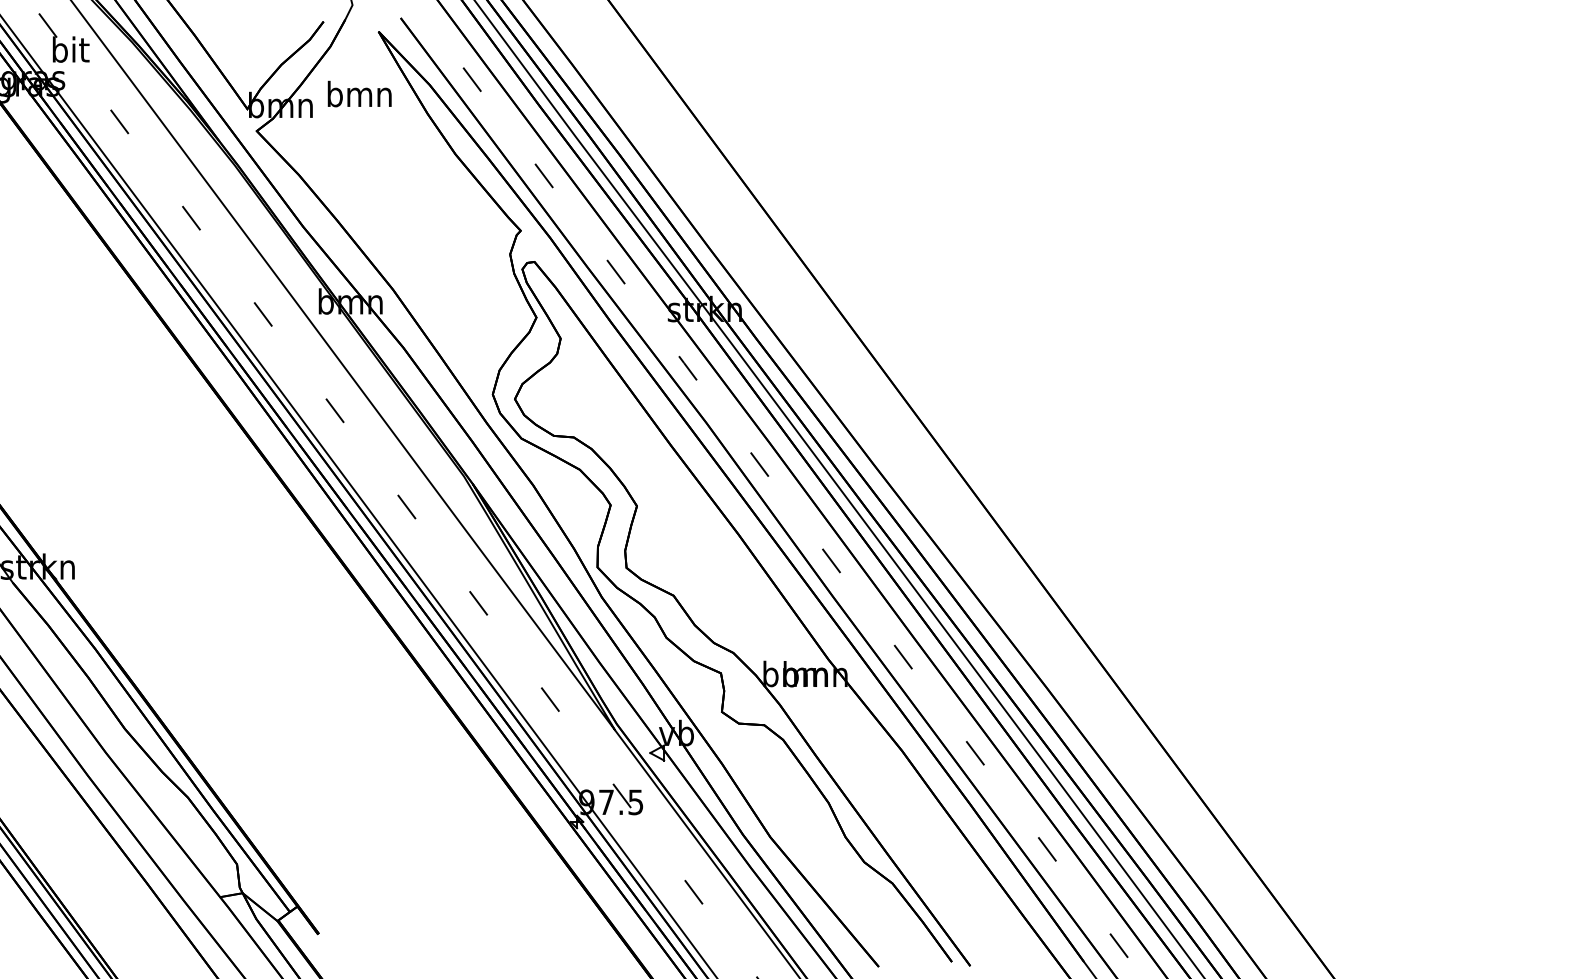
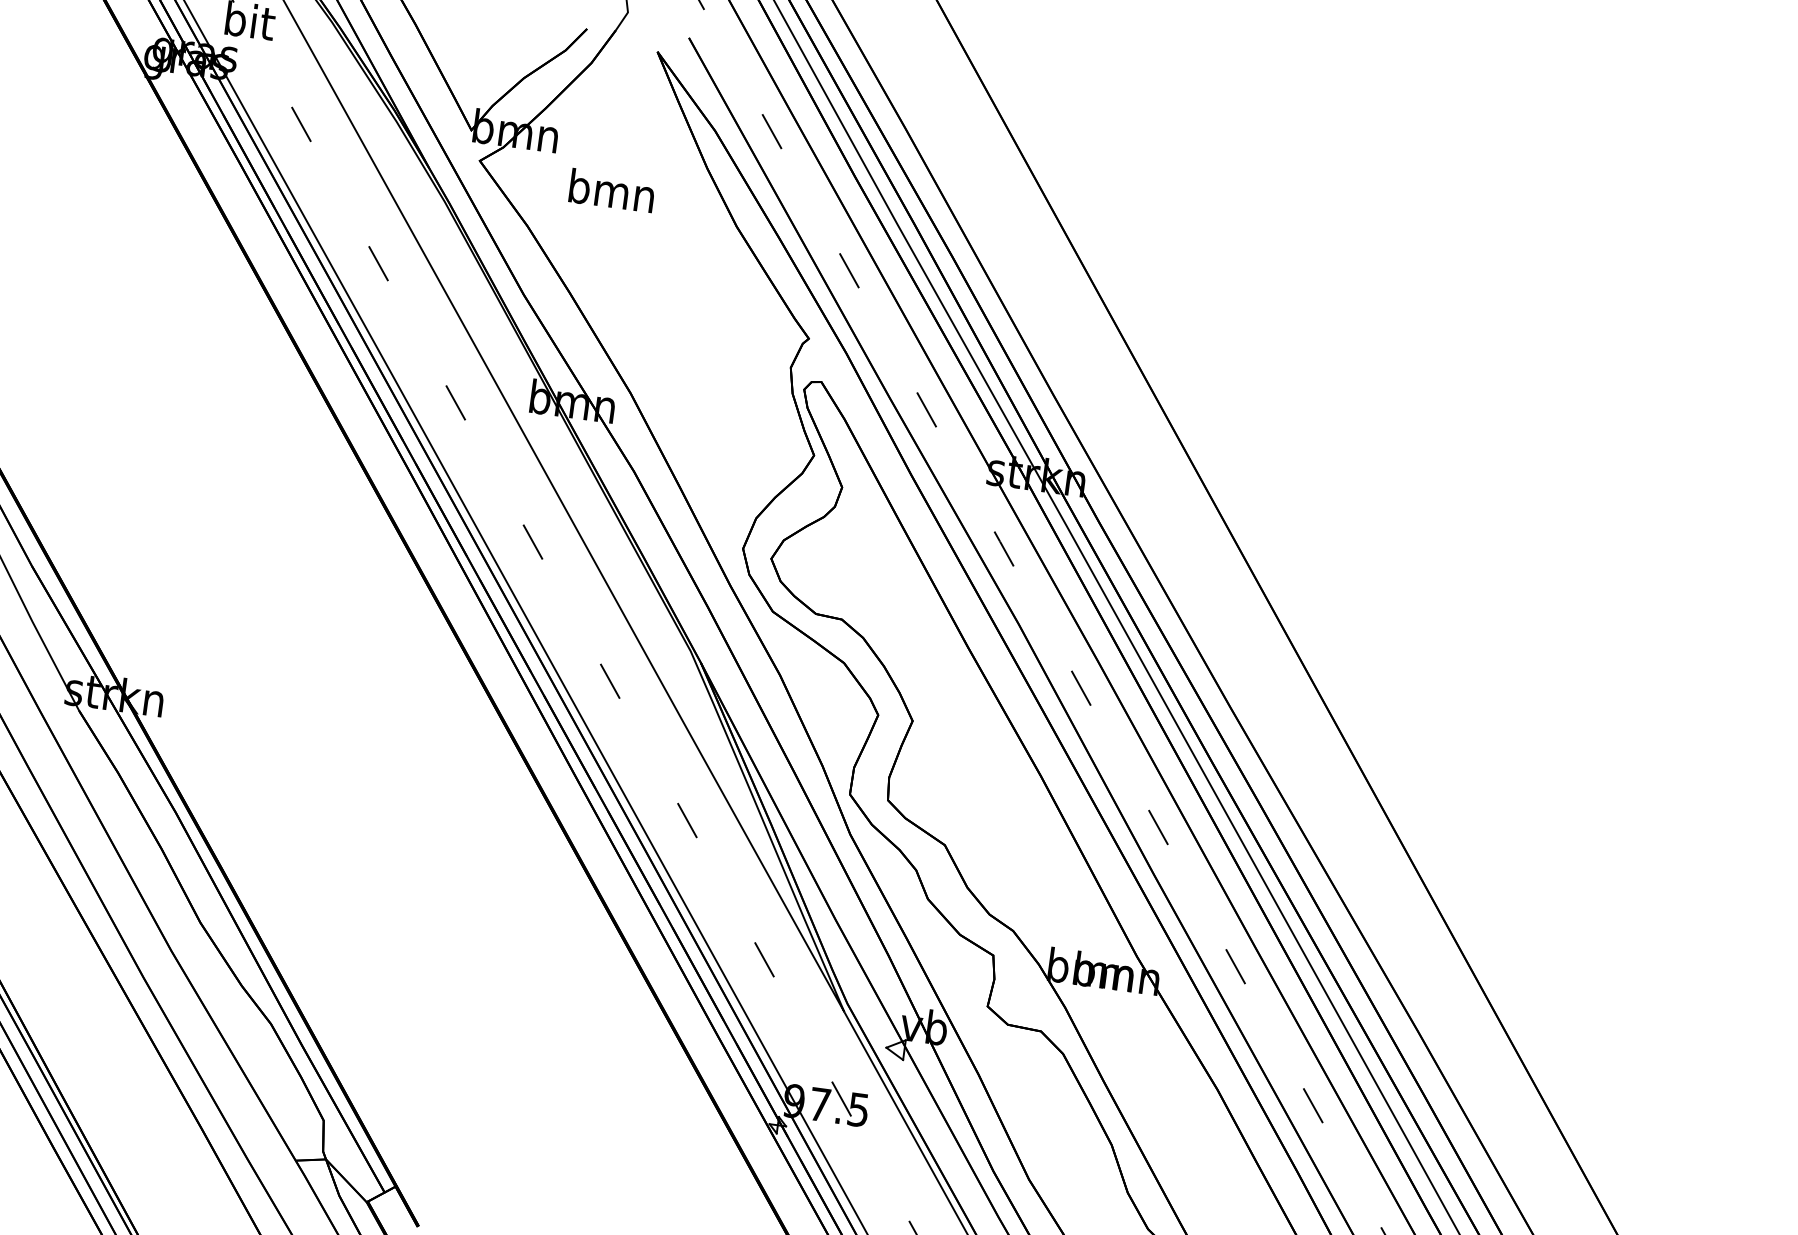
text: (359, 93) -> (611, 189), moved

